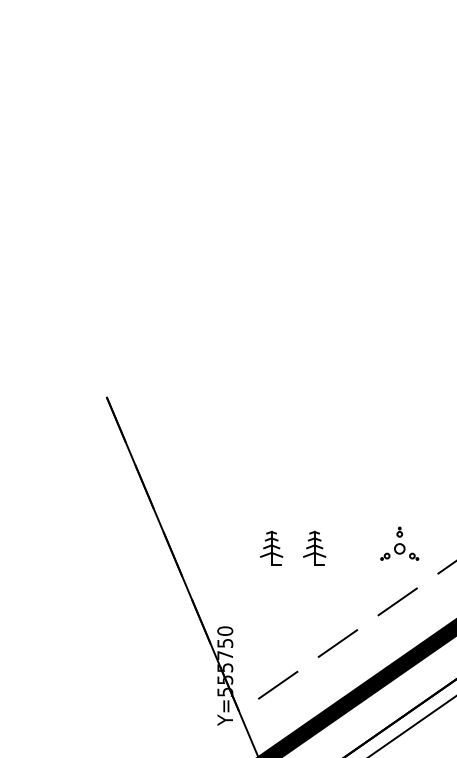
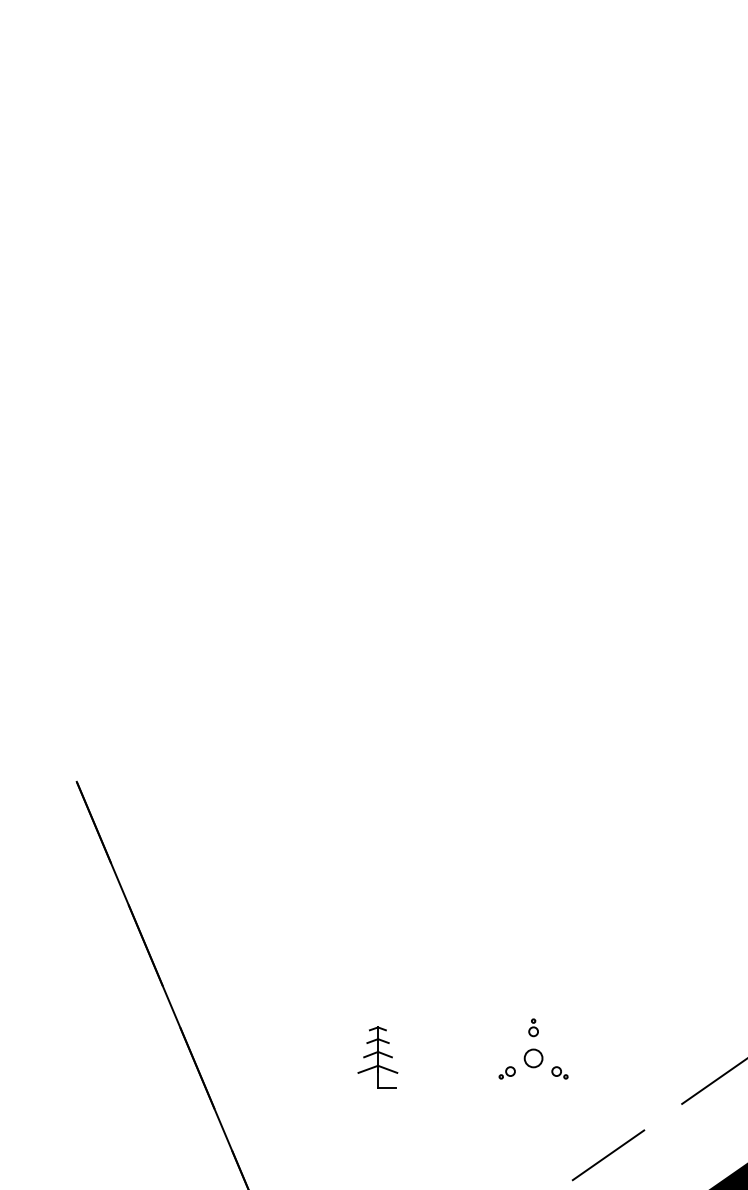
part: (399, 543) -> (533, 1048), moved
part: (314, 547) -> (456, 1055), removed

